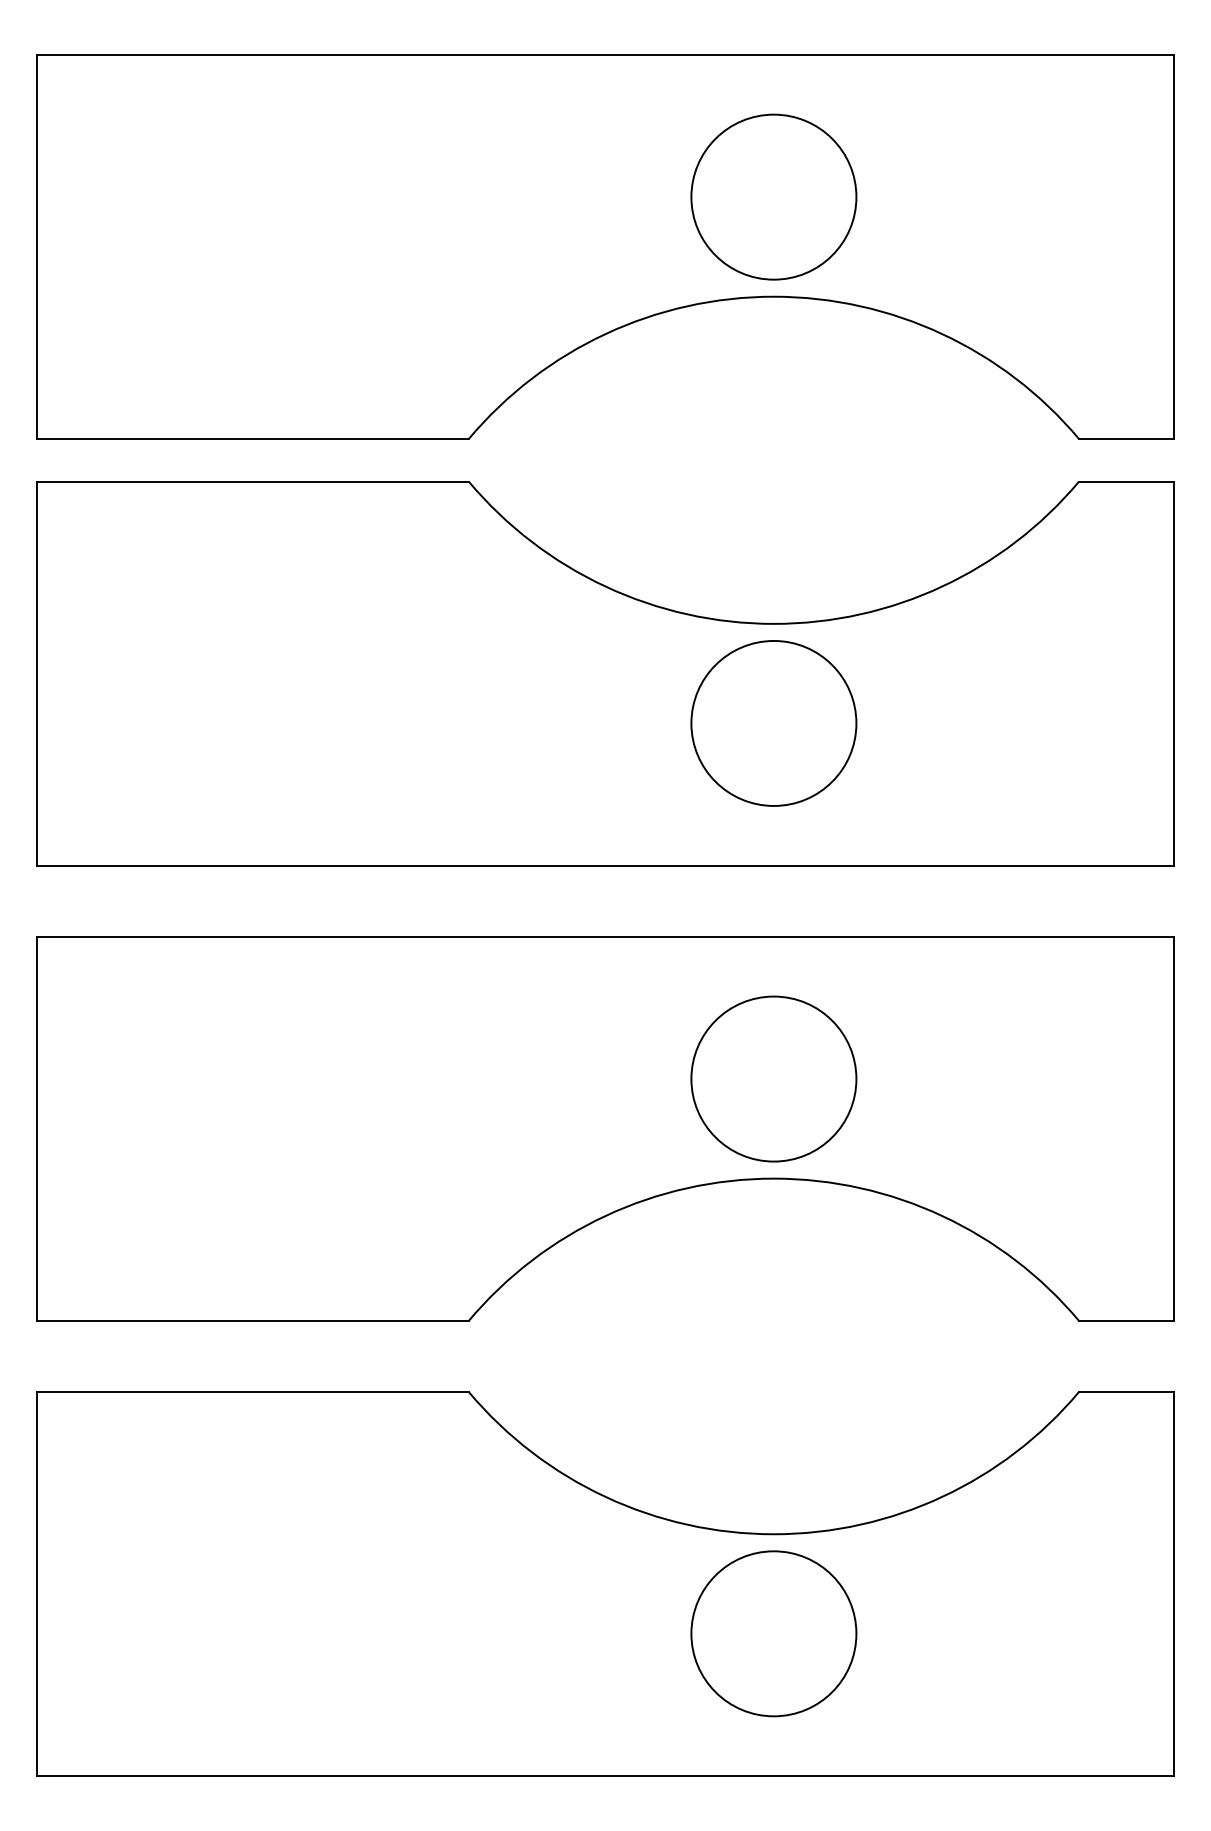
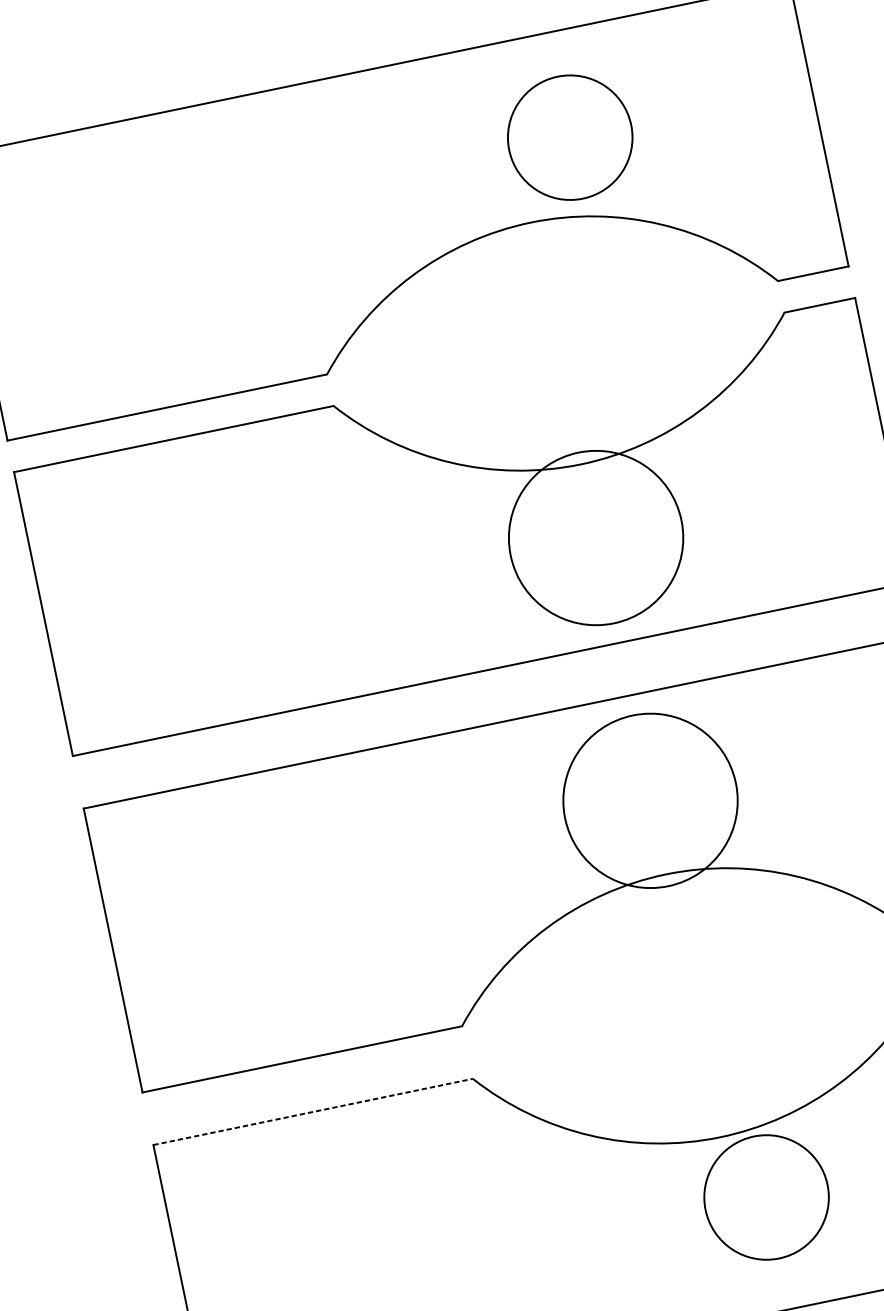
circle: (773, 196) -> (569, 137), moved
circle: (773, 722) -> (595, 537), size x1.4
circle: (773, 1078) -> (650, 800), size x1.4
line: (253, 1392) -> (313, 1112), solid -> dashed
circle: (773, 1633) -> (766, 1197), moved

